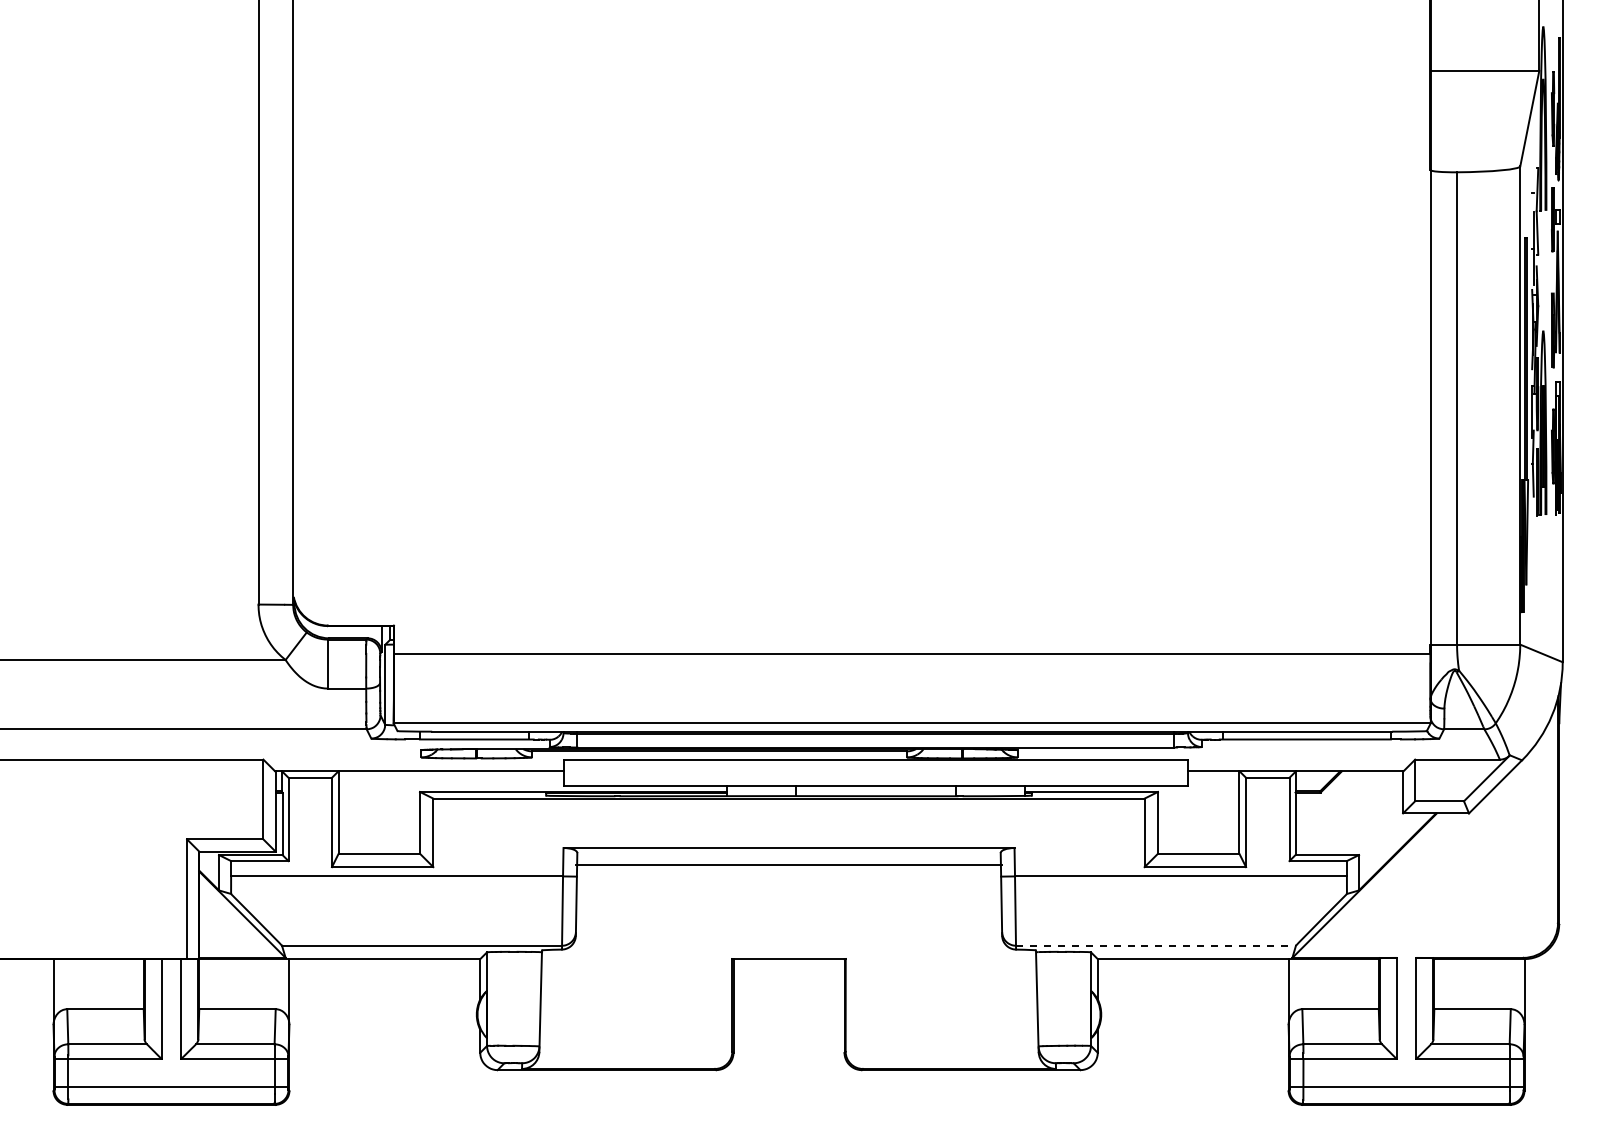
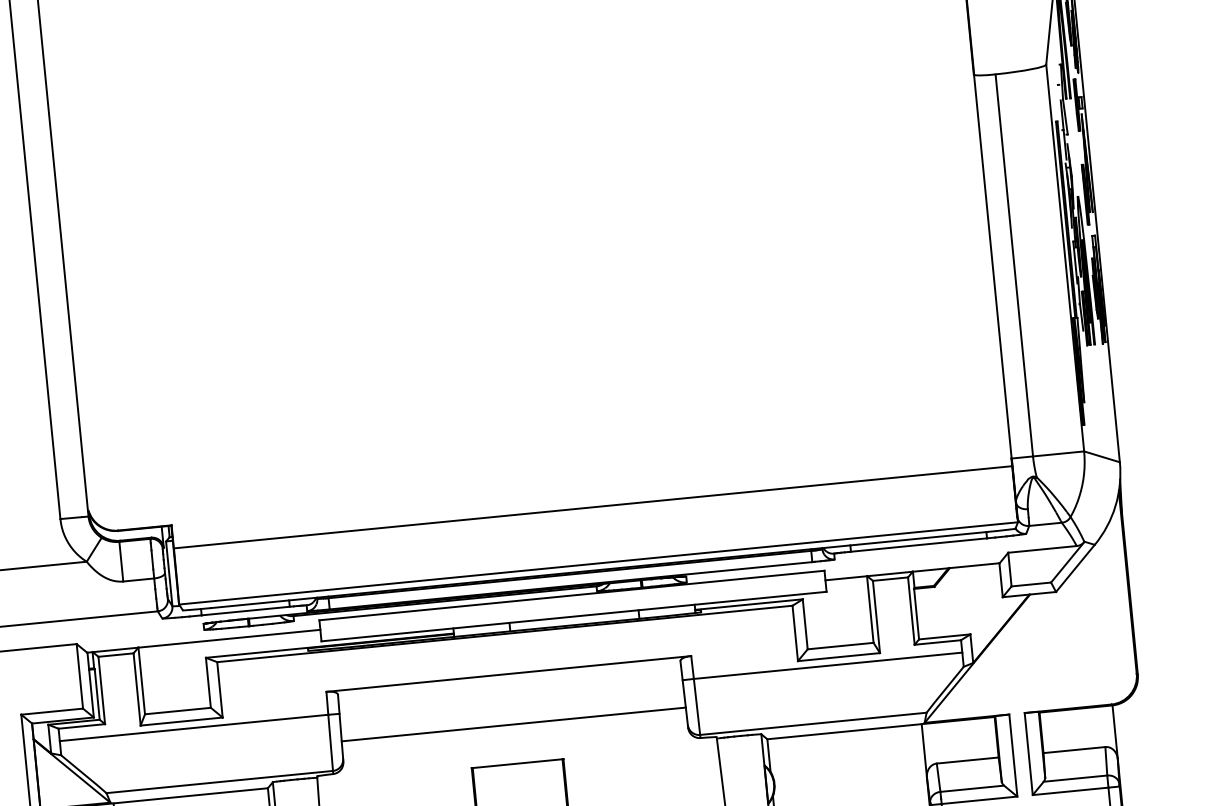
line: (788, 864) -> (513, 724), moved
line: (1155, 945) -> (812, 723), dashed -> solid

